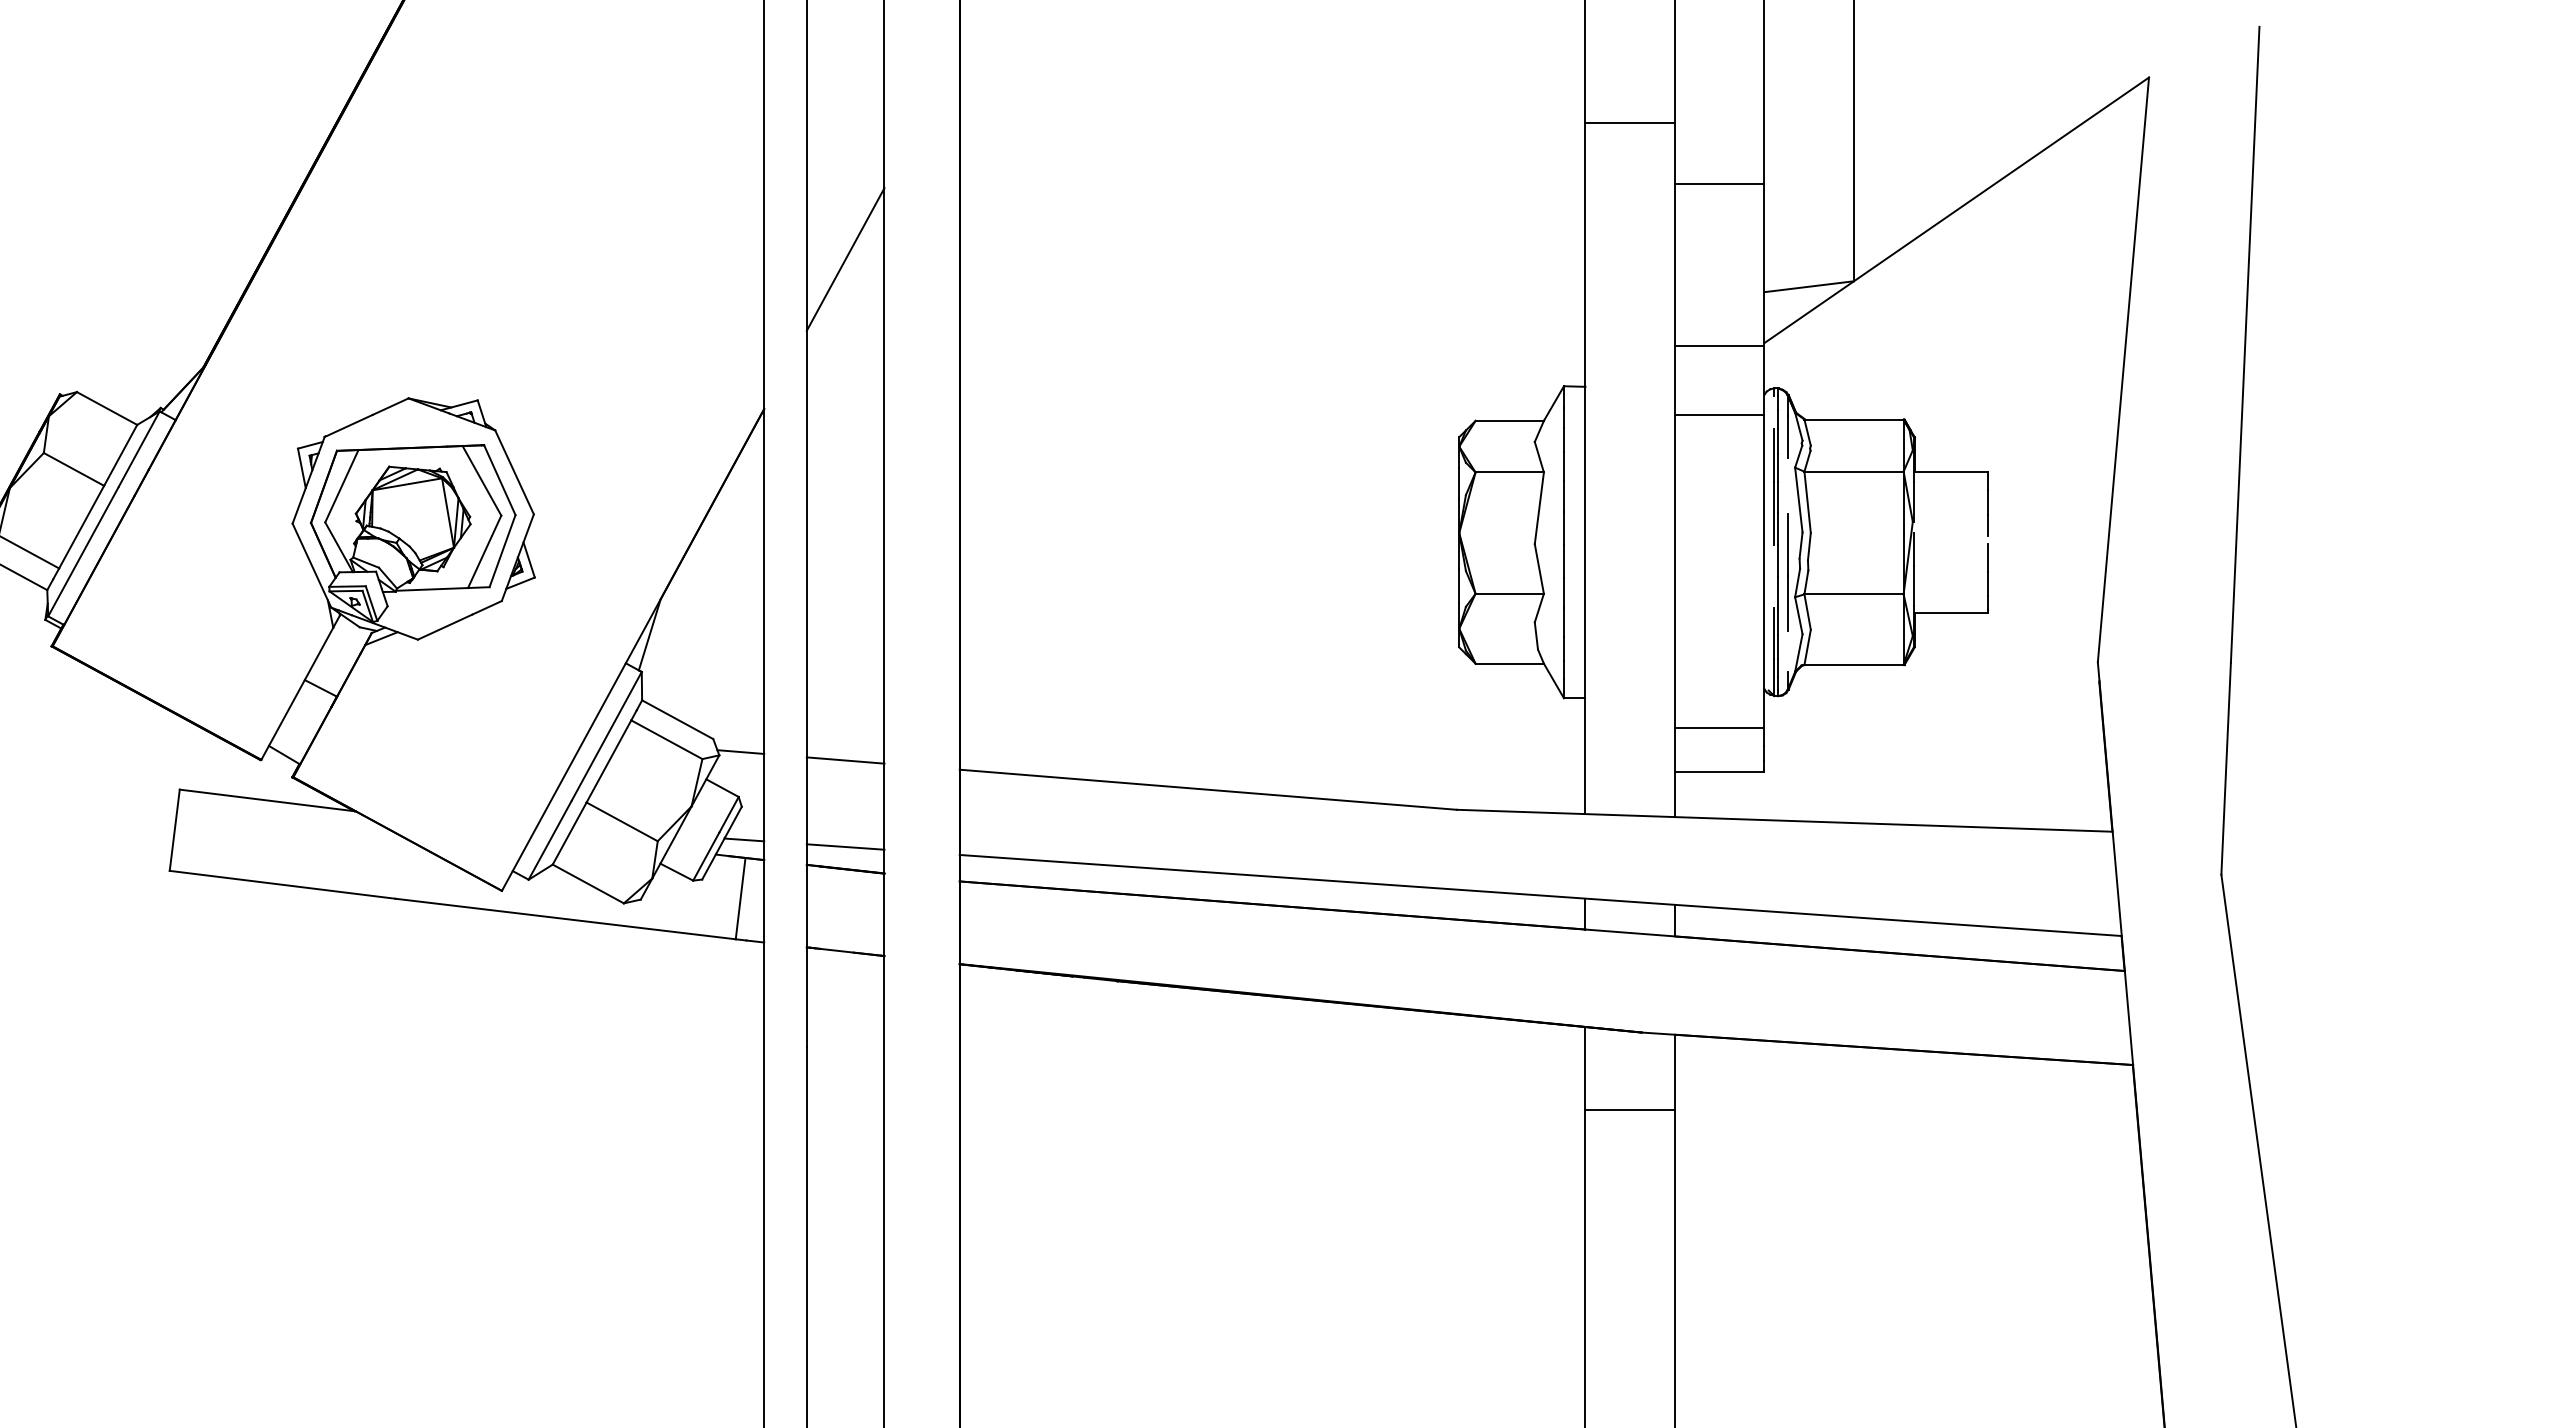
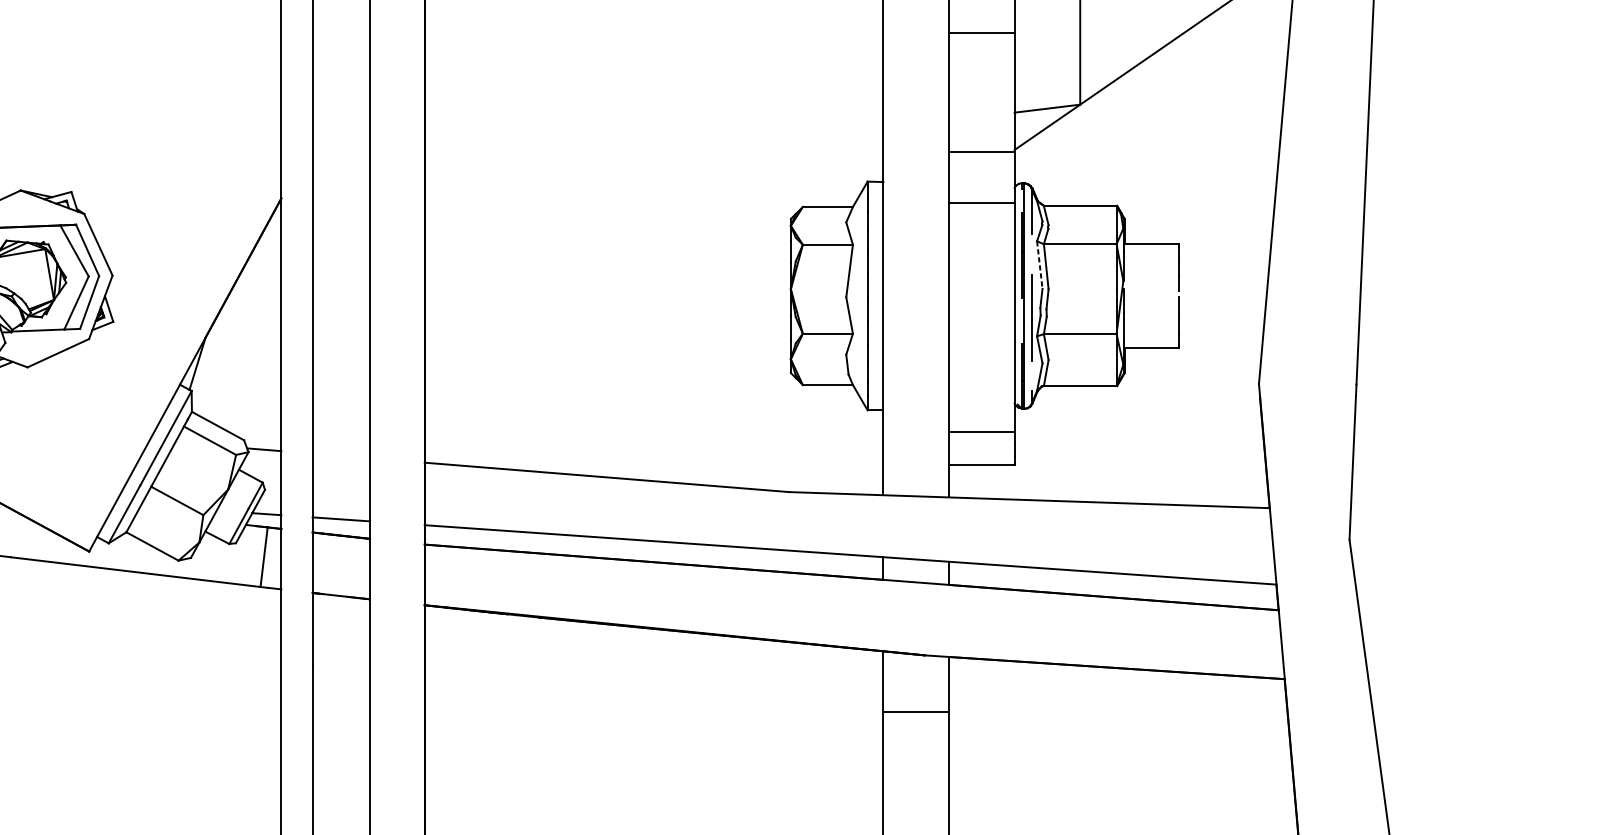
line: (845, 259) -> (341, 88), removed
line: (1798, 500) -> (1039, 265), solid -> dashed
line: (845, 760) -> (341, 455), removed

